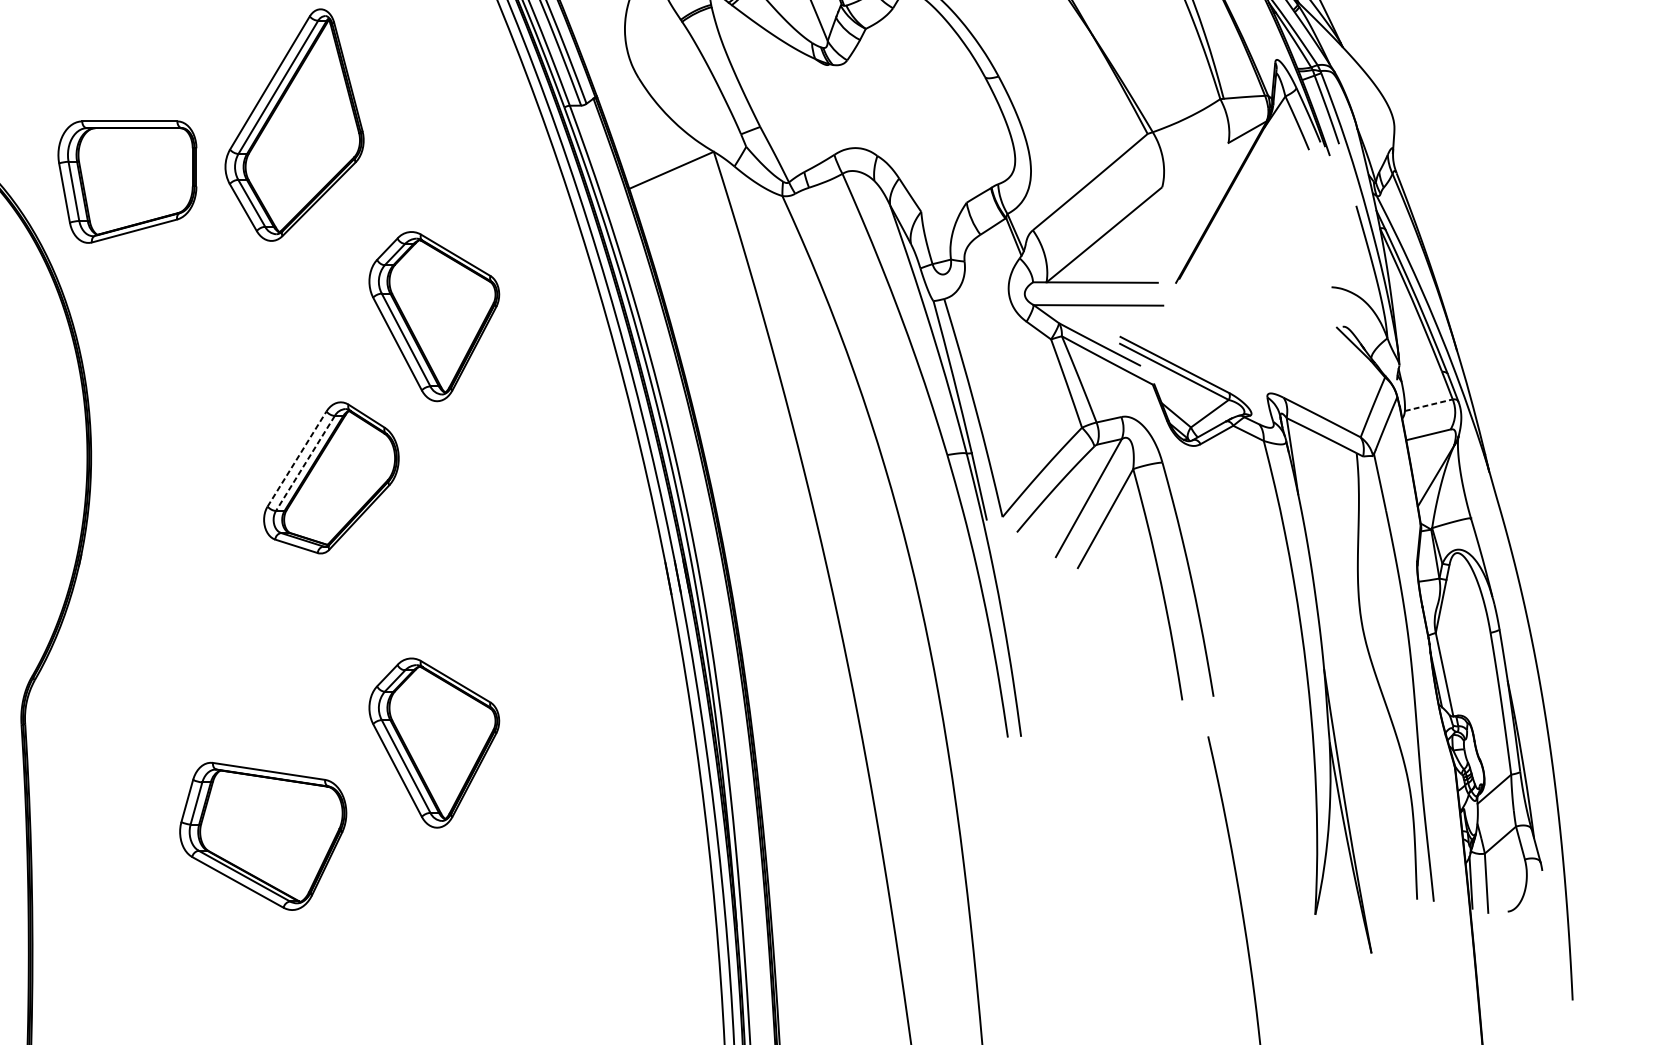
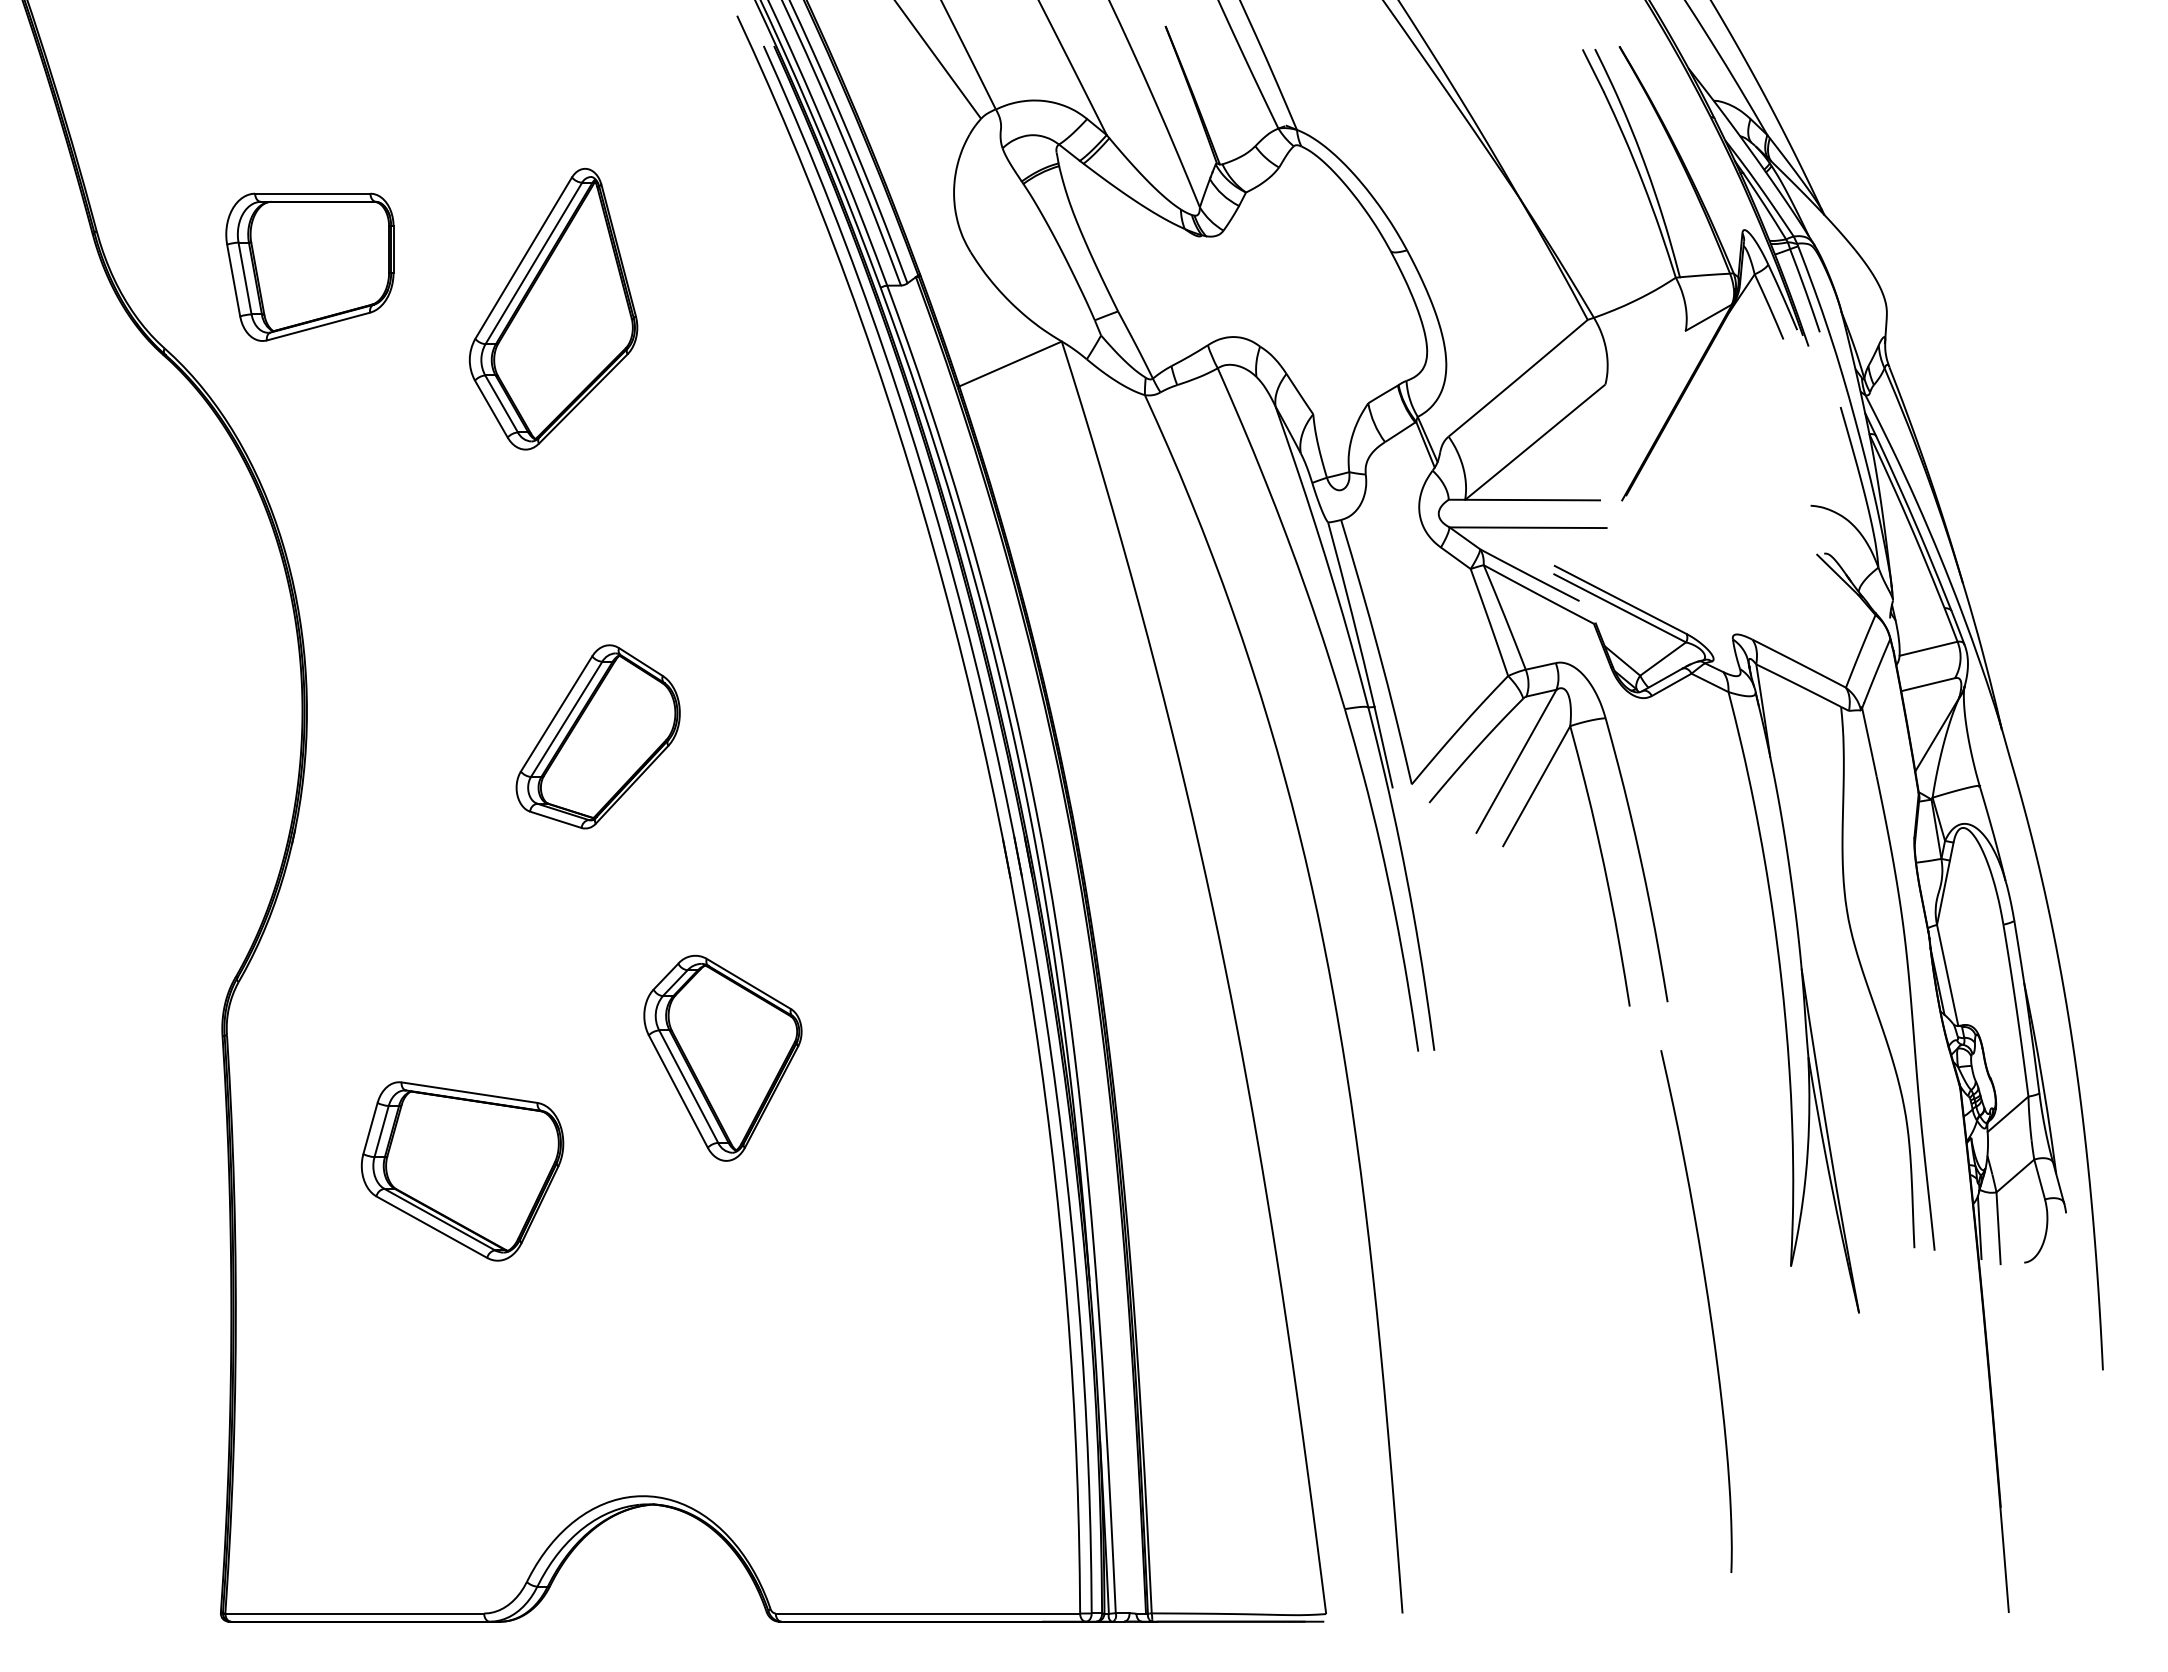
part: (127, 181) -> (309, 266), moved
part: (433, 315) -> (722, 540), removed
line: (1428, 405) -> (1928, 648), dashed -> solid
line: (297, 459) -> (556, 714), dashed -> solid
line: (305, 463) -> (566, 719), dashed -> solid
part: (263, 836) -> (462, 1171), moved

